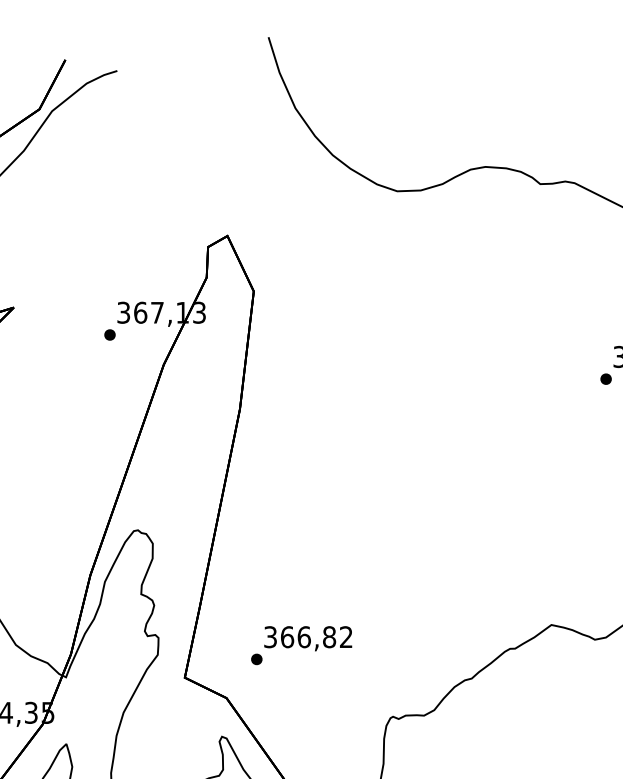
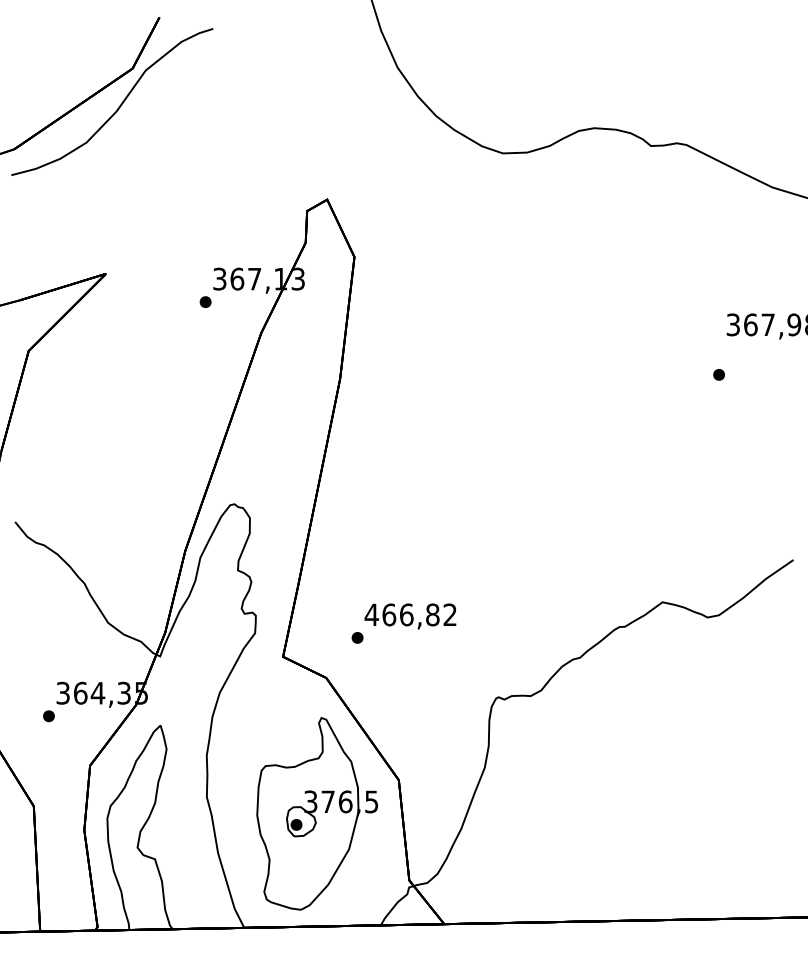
part: (605, 378) -> (718, 374), moved
text: (270, 636) -> (371, 614), 366,82 -> 466,82

